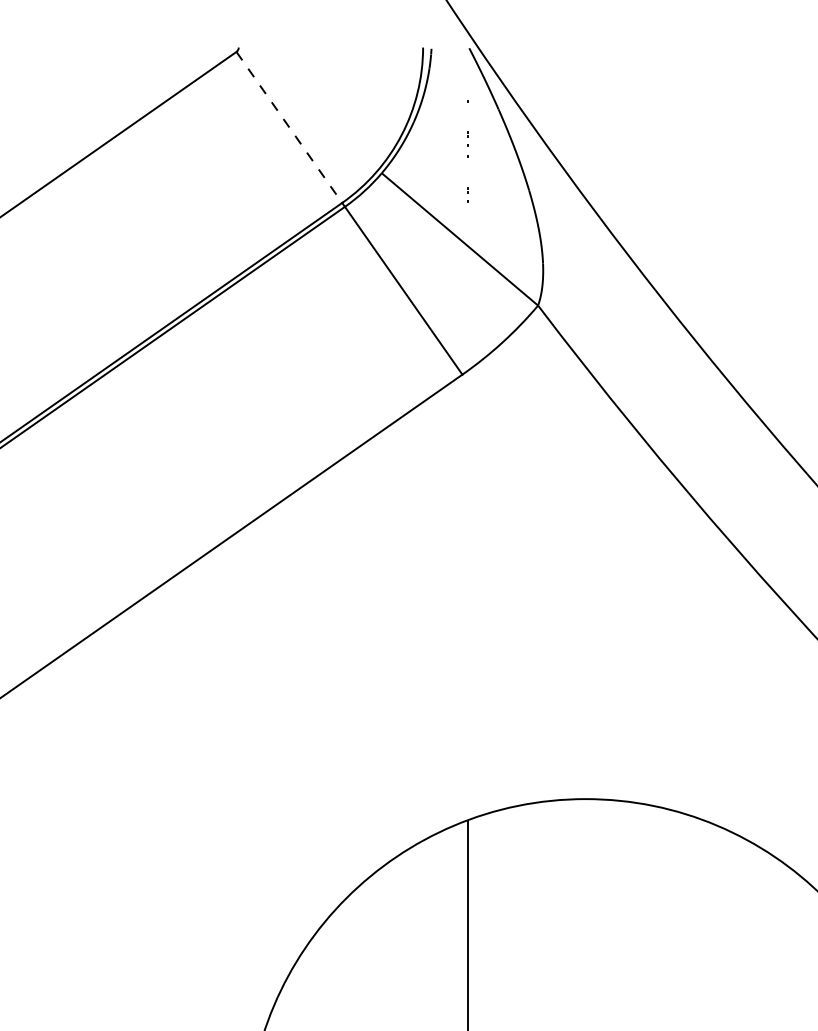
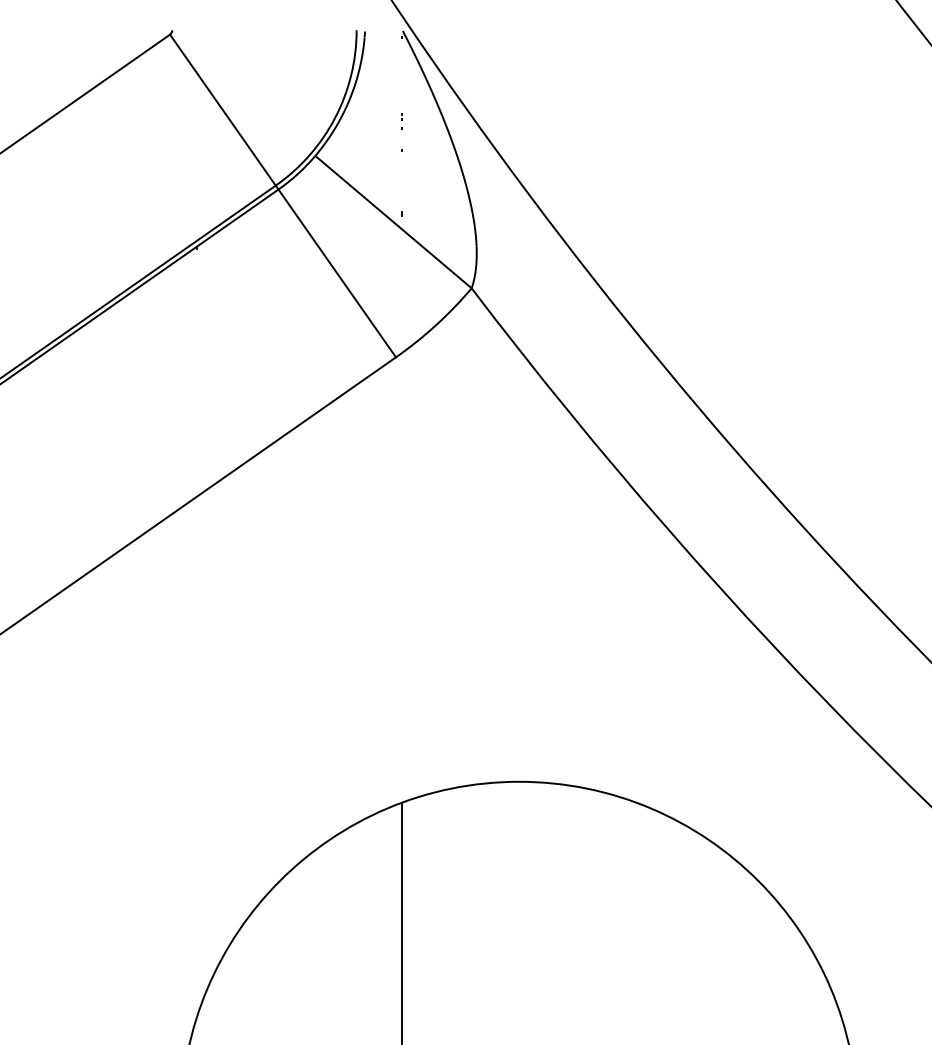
line: (289, 127) -> (223, 110), dashed -> solid
part: (467, 194) -> (401, 177), removed

